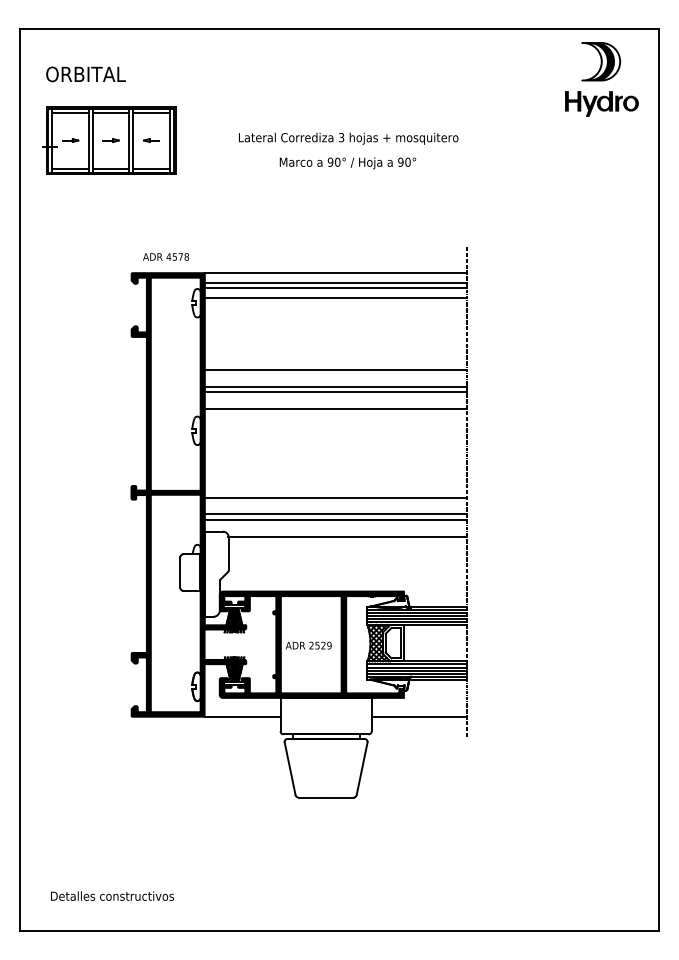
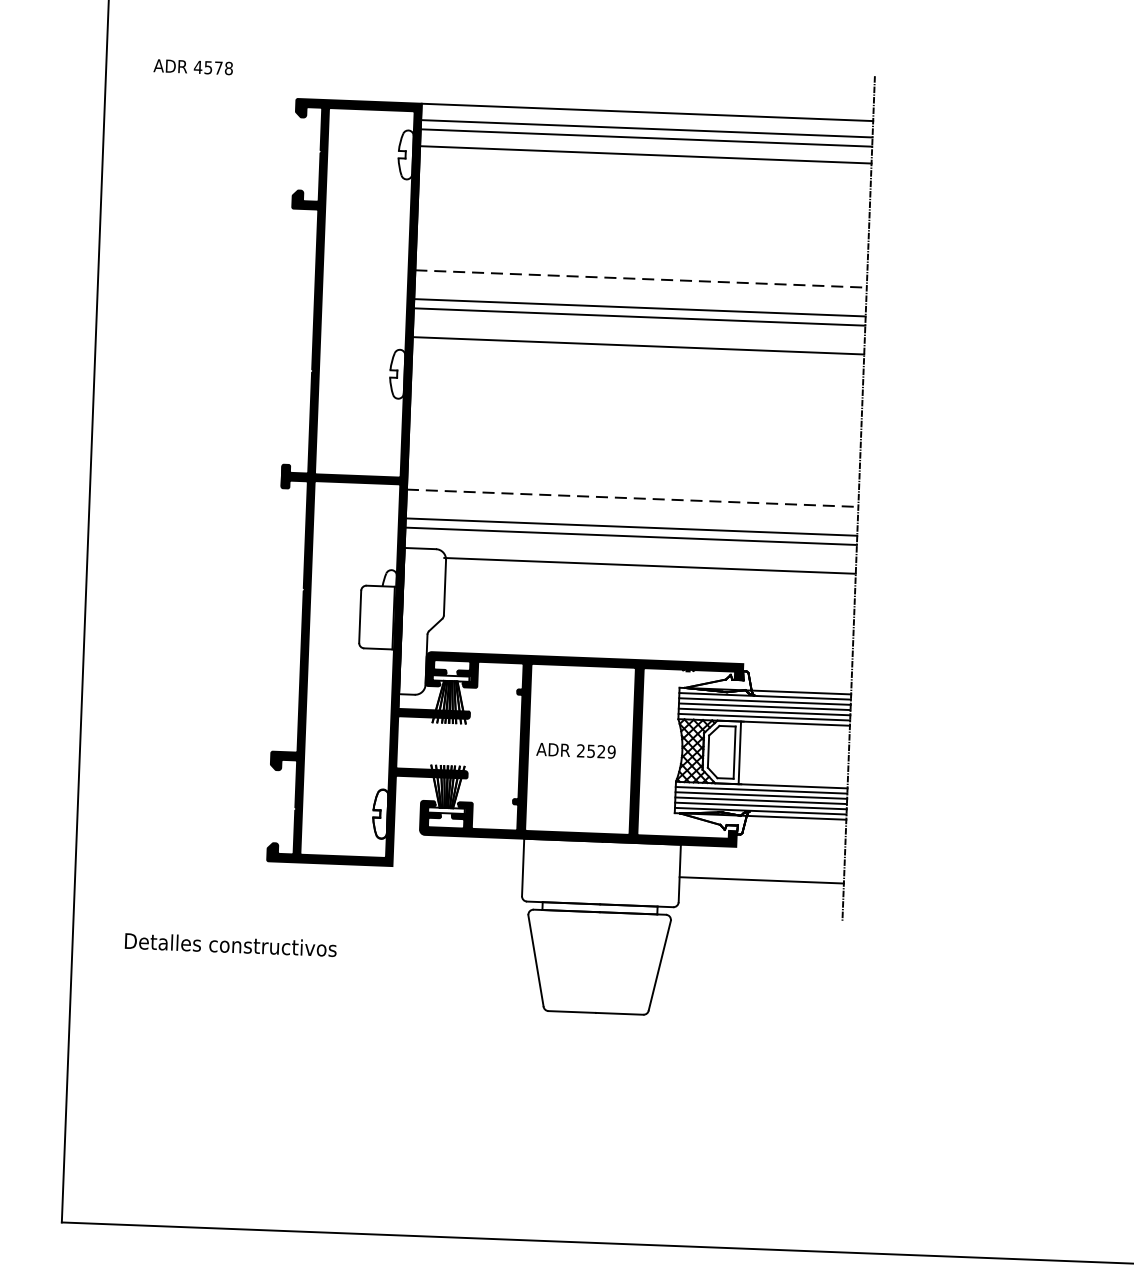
text: (166, 256) -> (194, 66), moved
line: (336, 370) -> (641, 279), solid -> dashed
line: (336, 497) -> (633, 497), solid -> dashed
line: (242, 716) -> (457, 868), removed
text: (112, 895) -> (230, 943), moved

